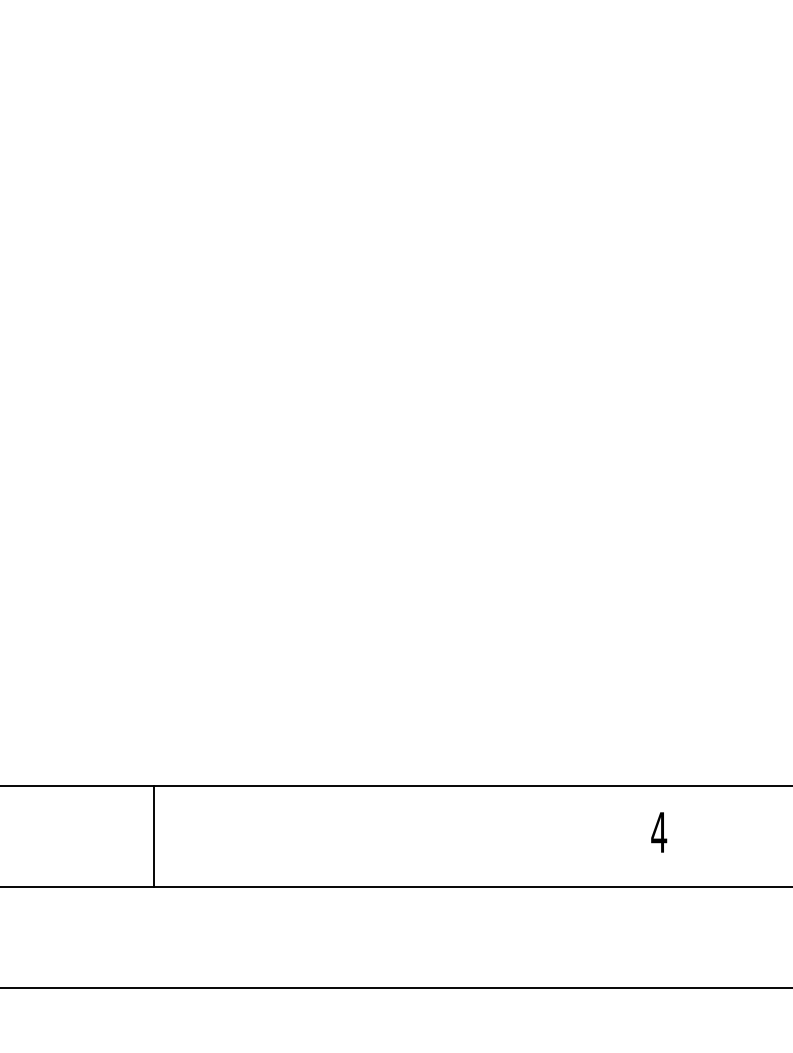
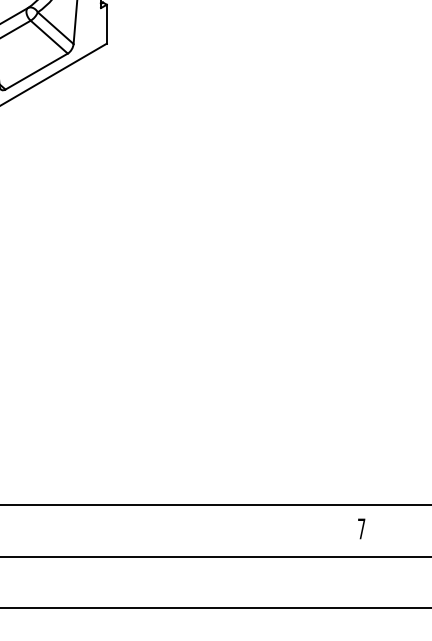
text: (658, 831) -> (361, 528), 4 -> 7
line: (154, 835) -> (104, 530), removed

